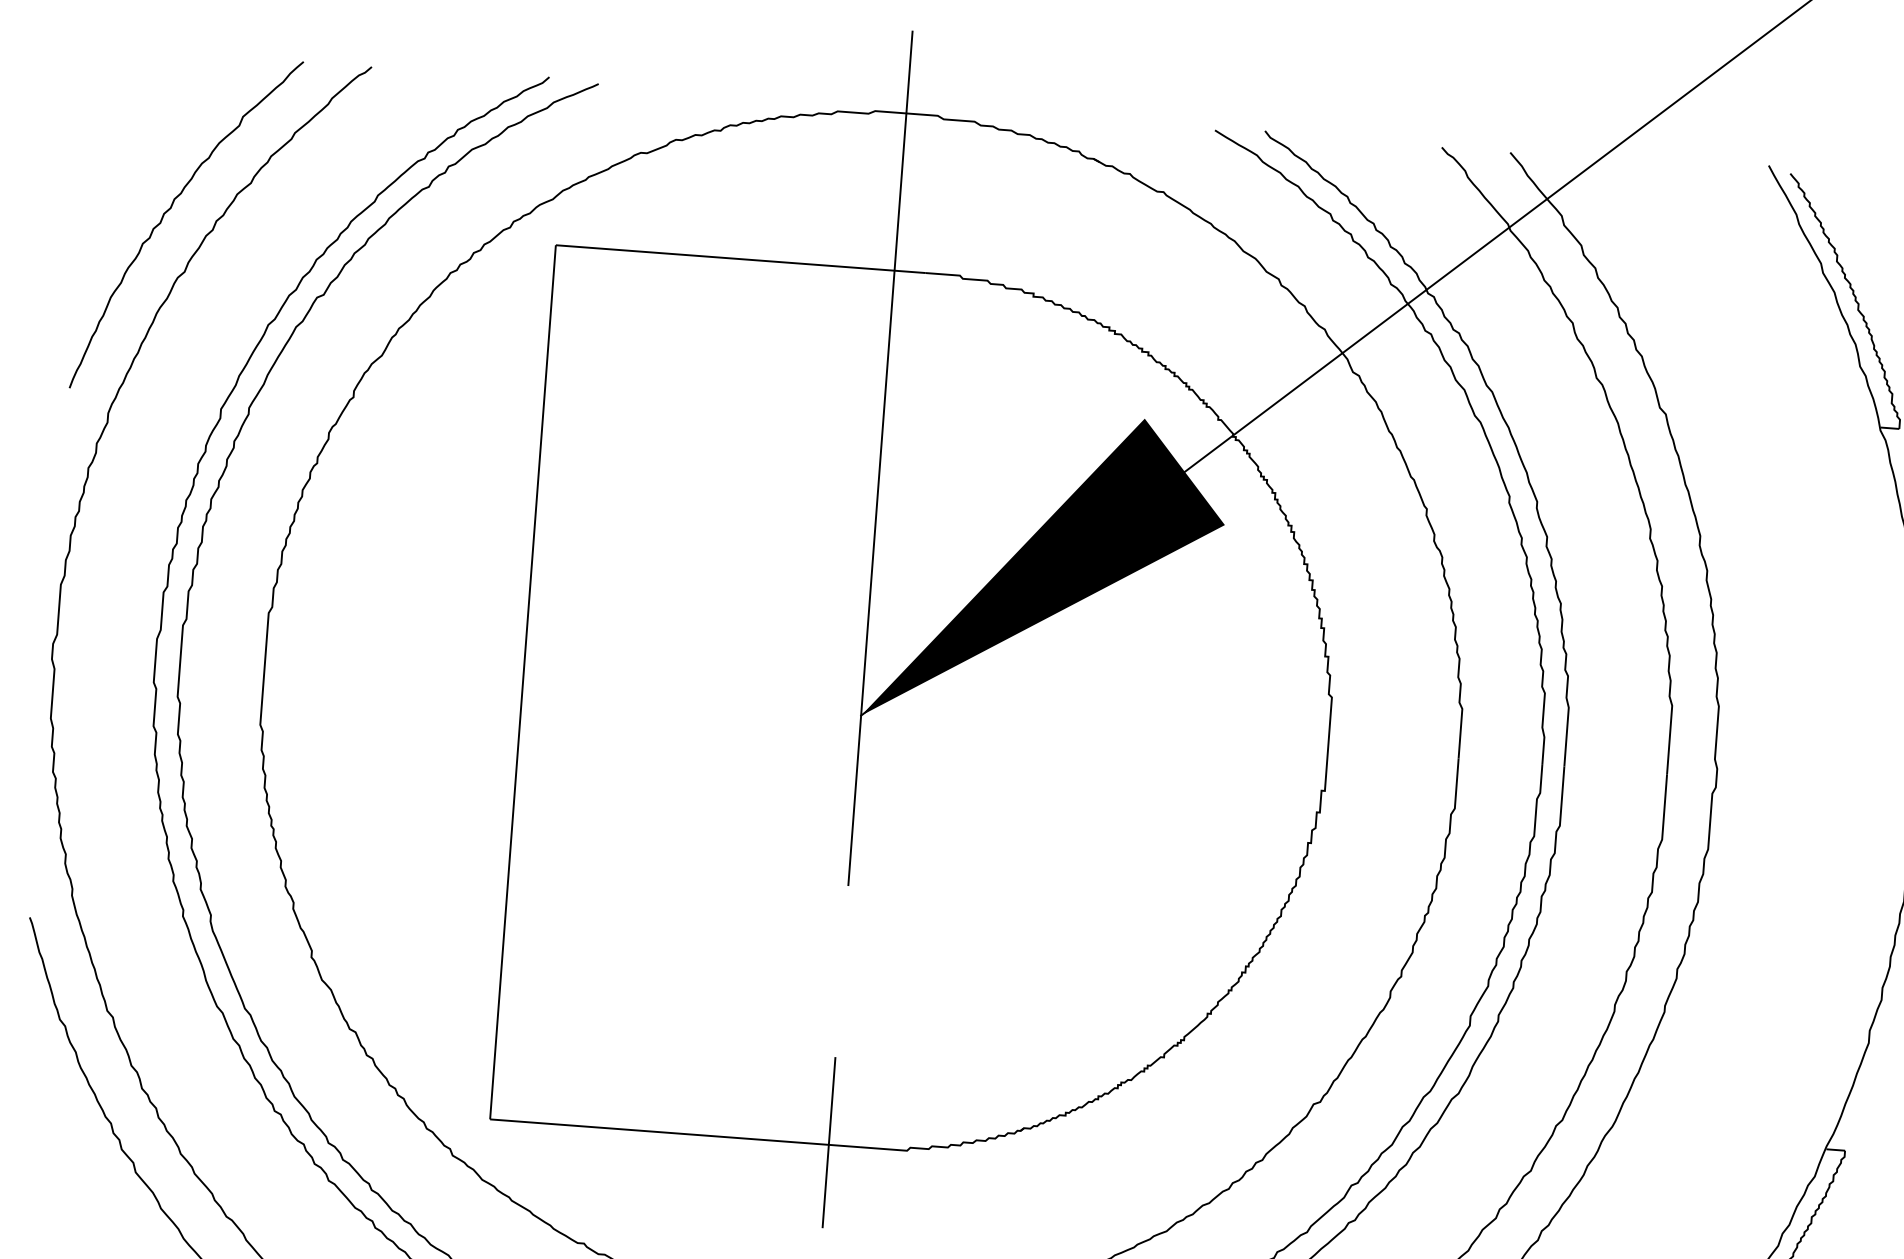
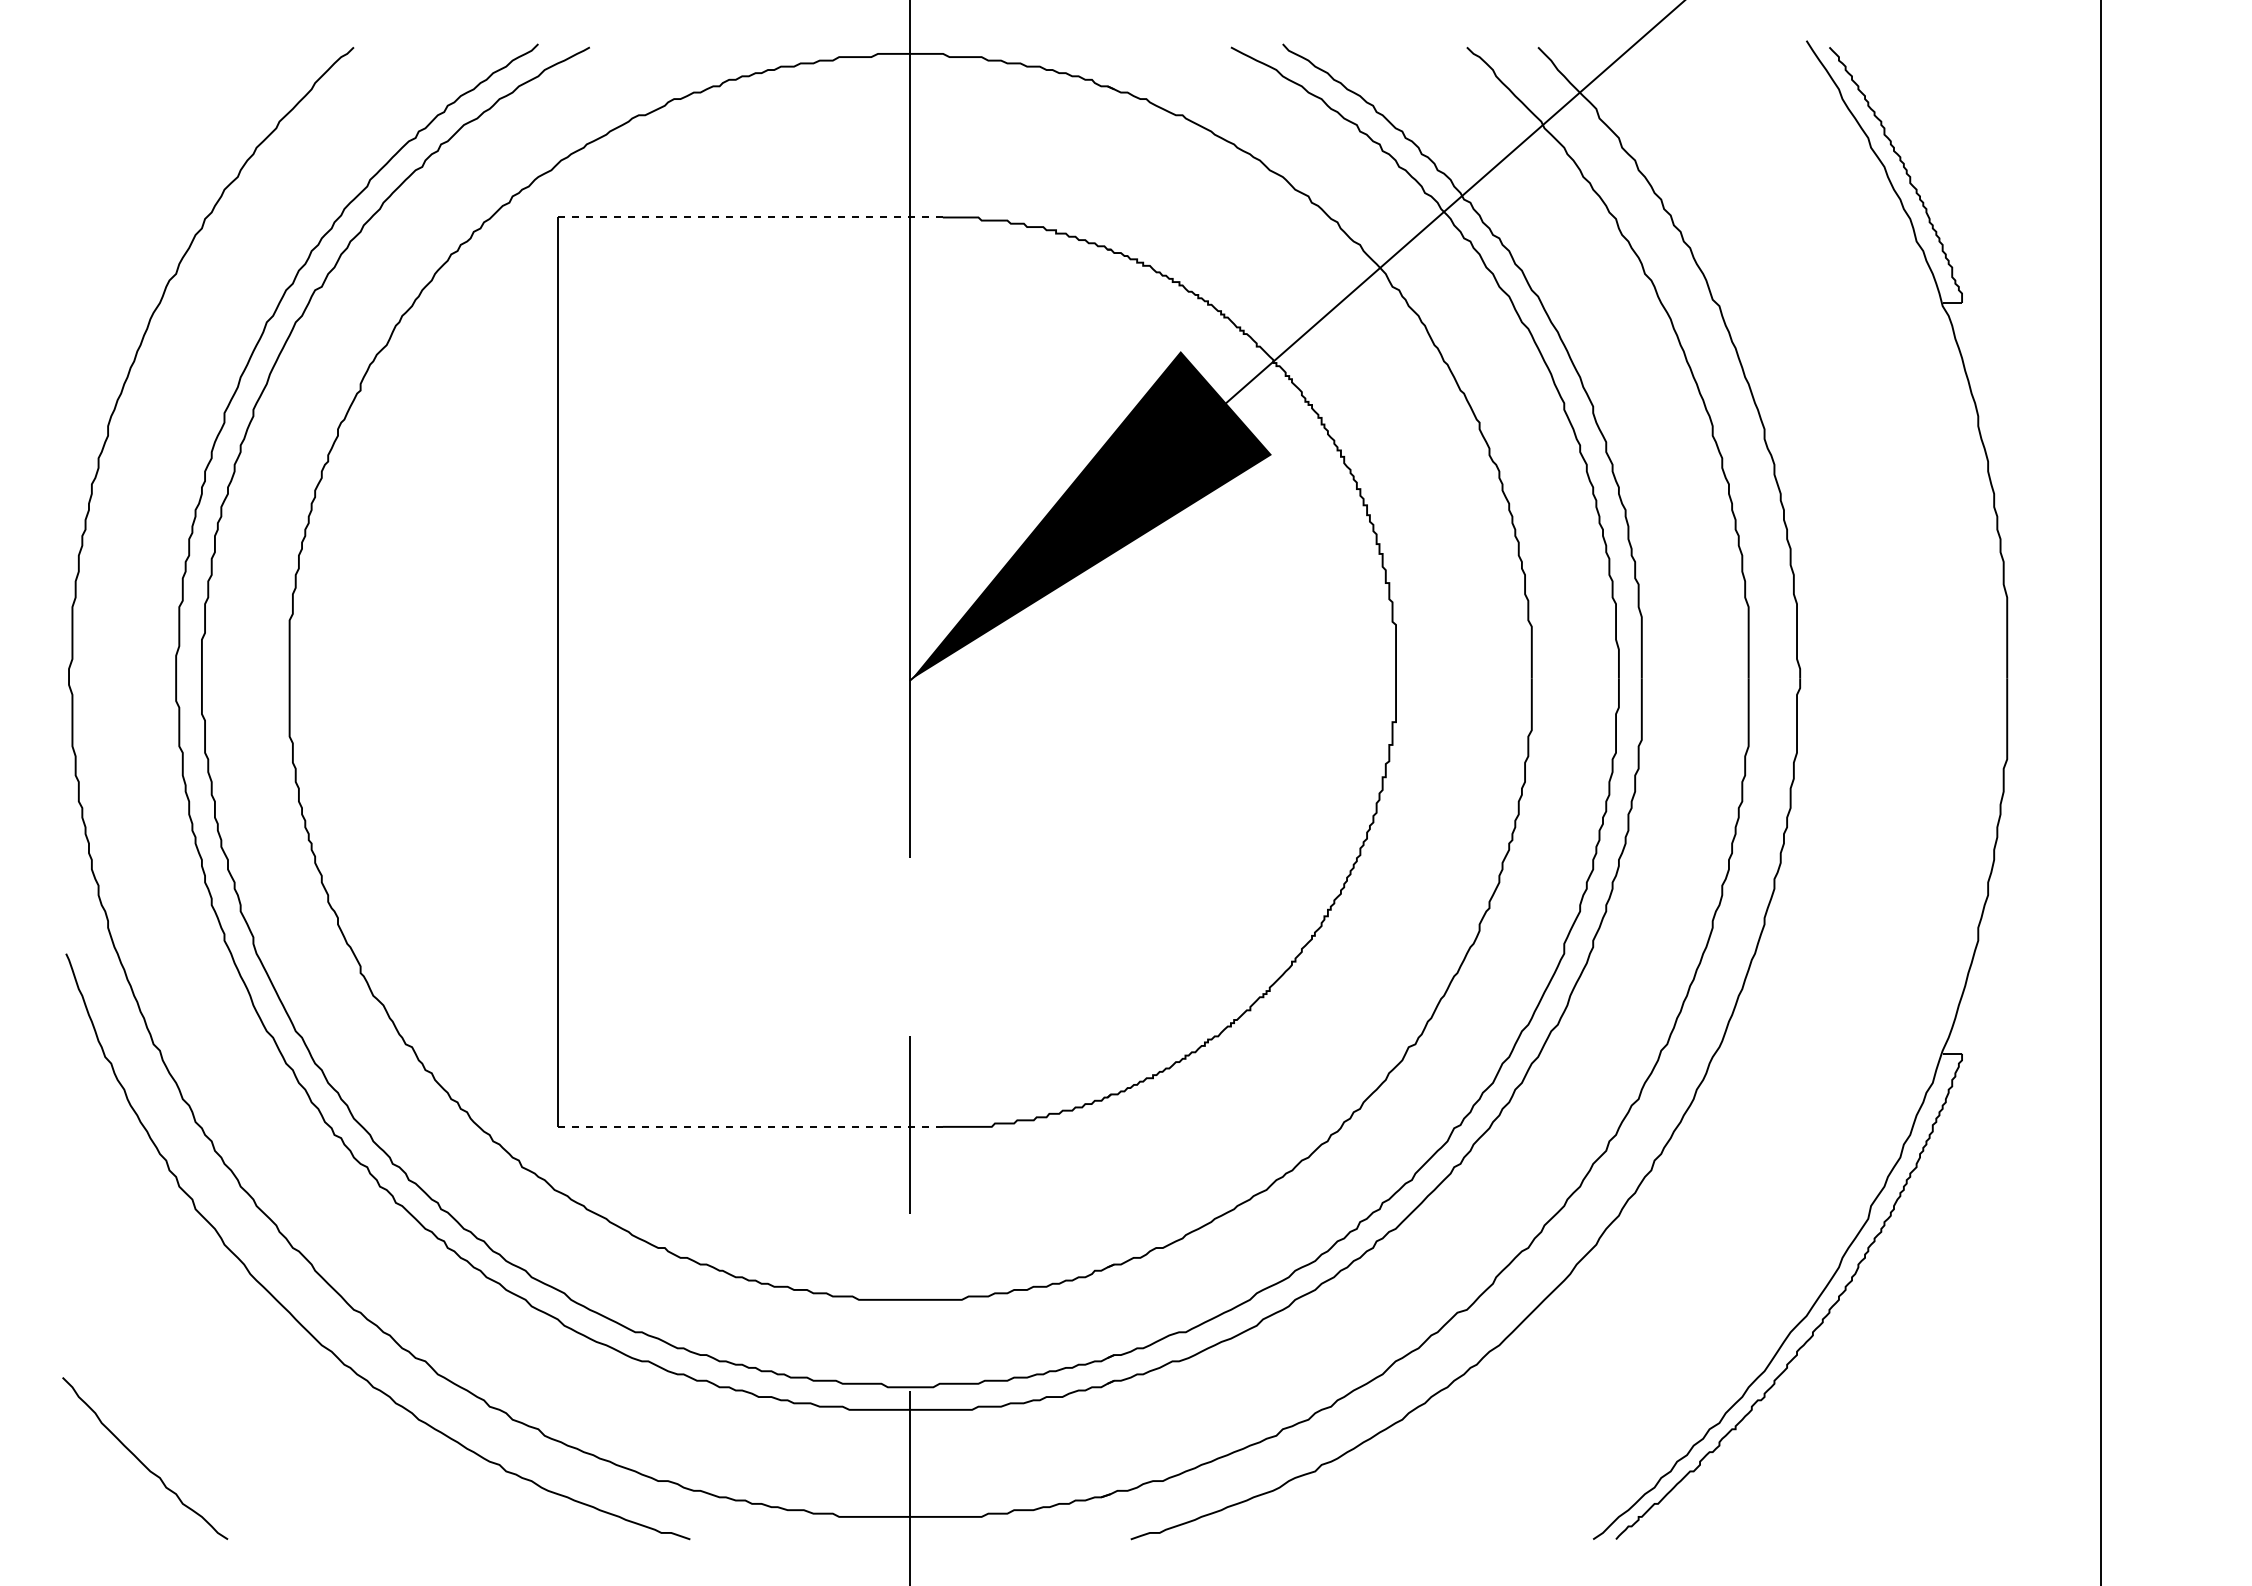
curve: (171, 208) -> (157, 209), removed
line: (740, 259) -> (750, 217), solid -> dashed
line: (675, 1132) -> (750, 1126), solid -> dashed

